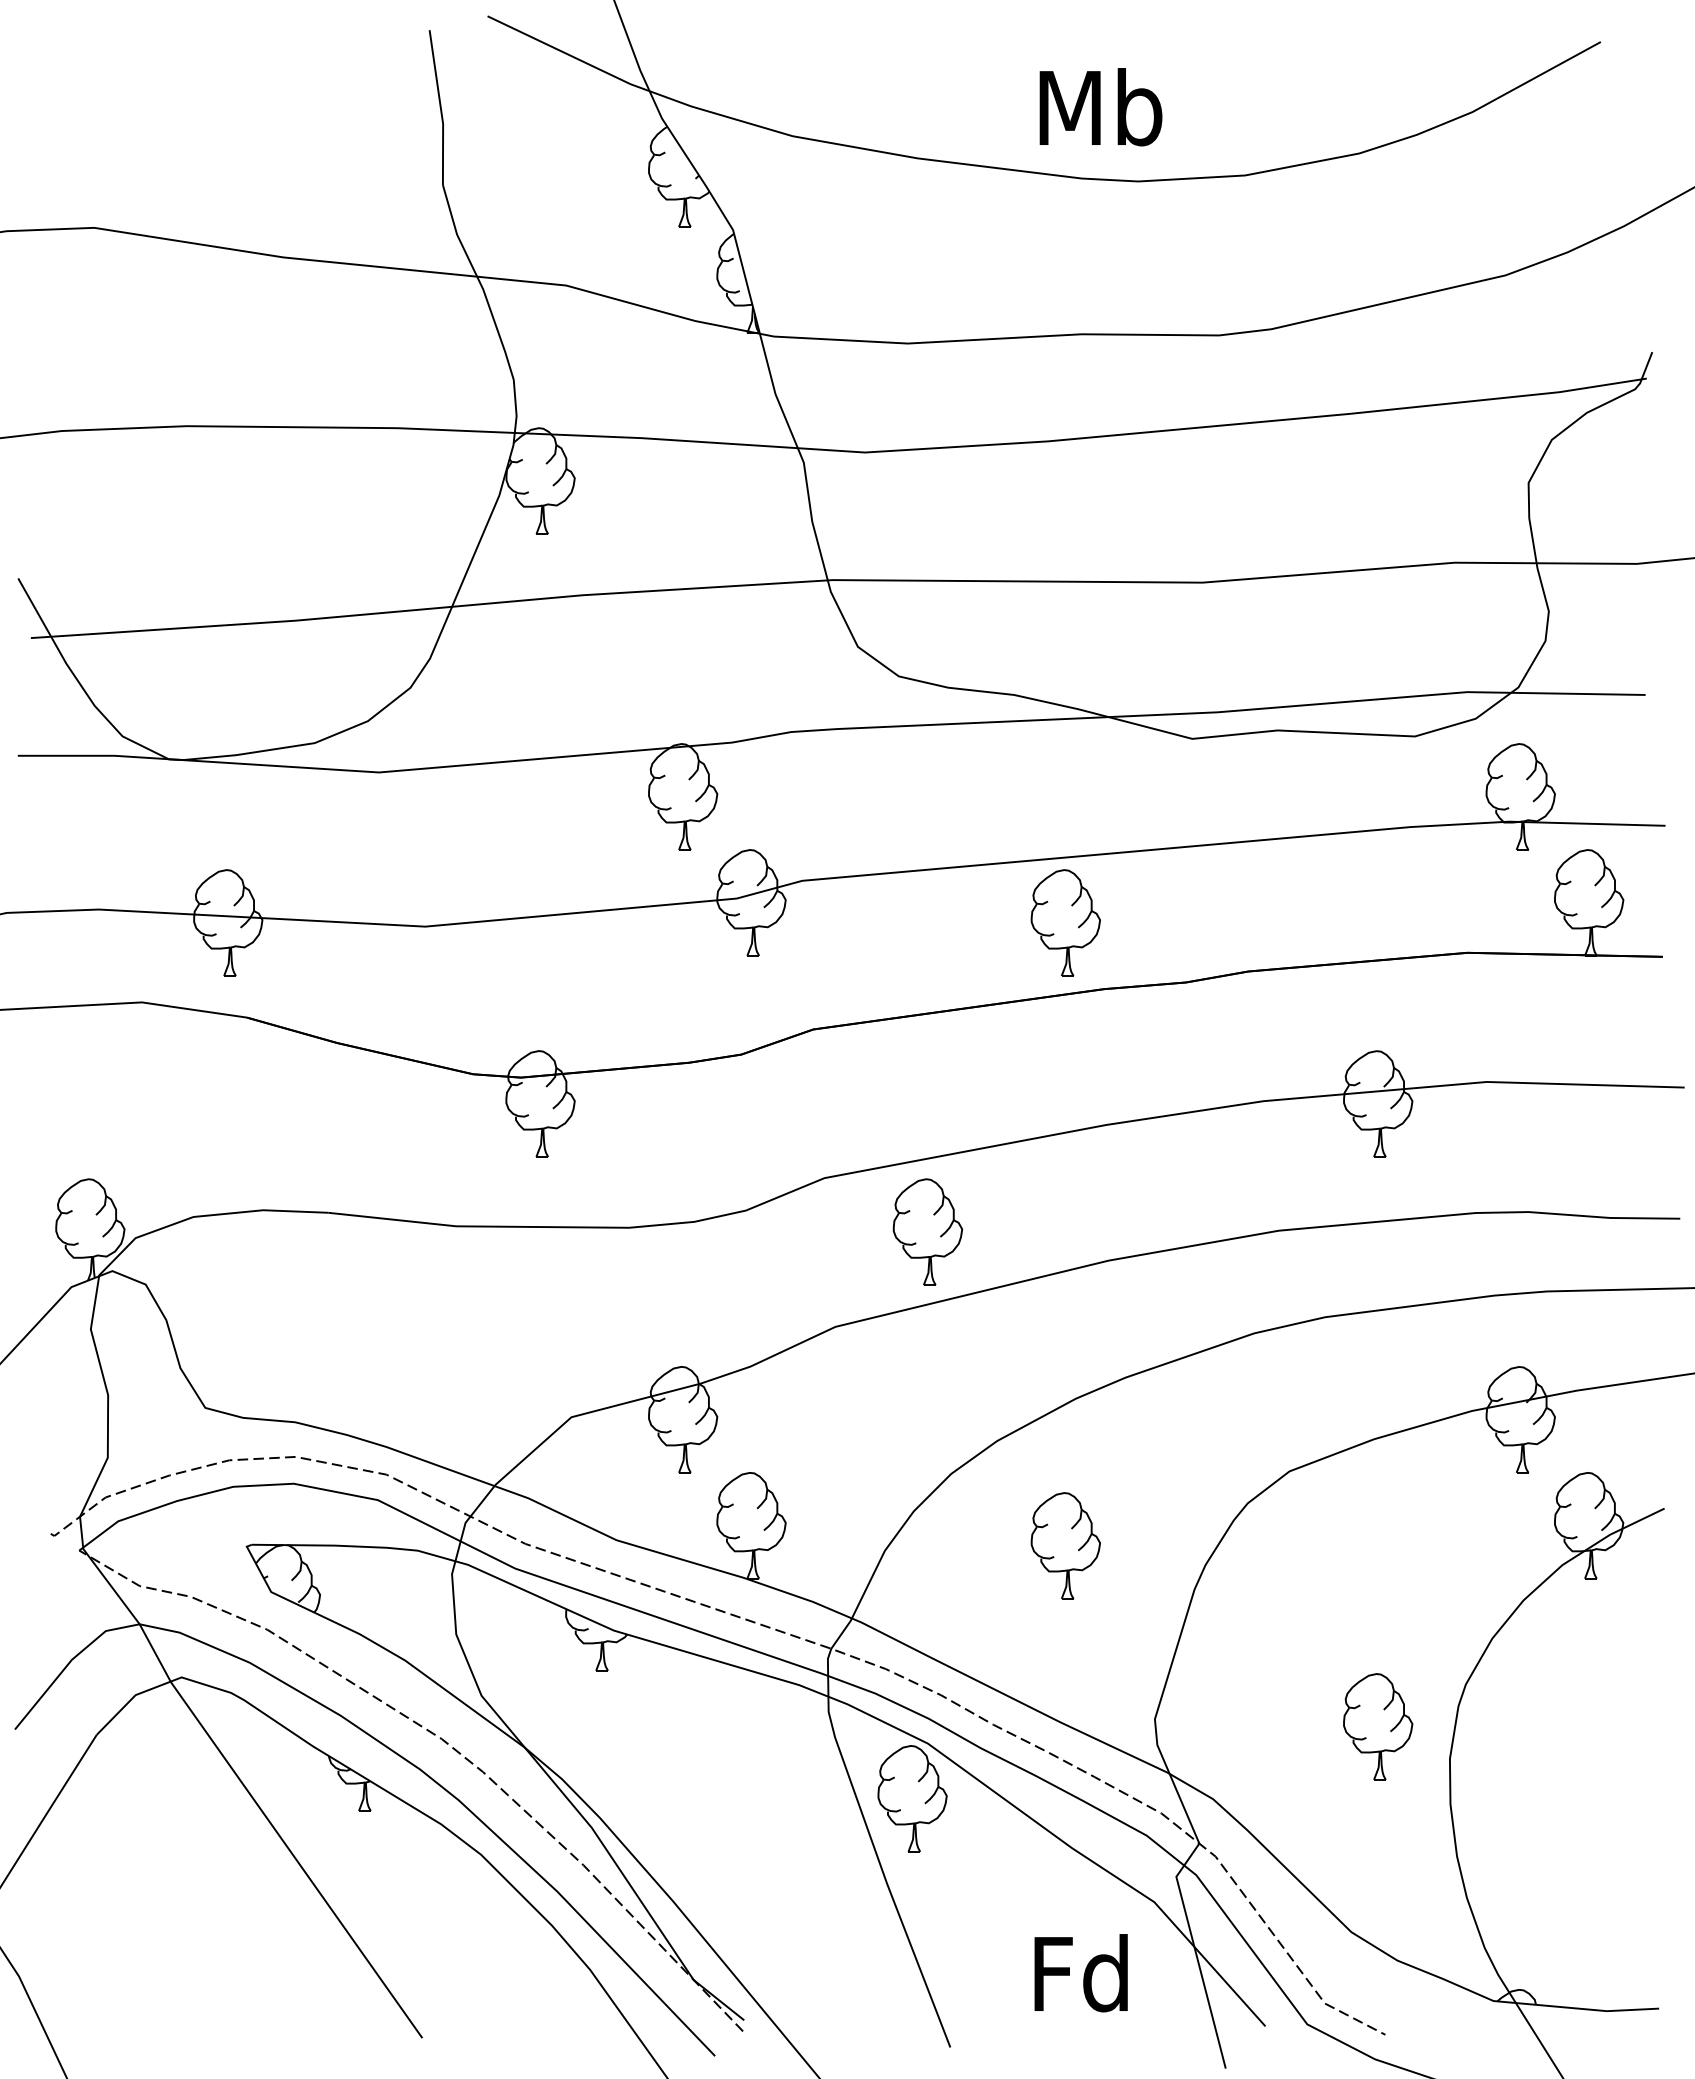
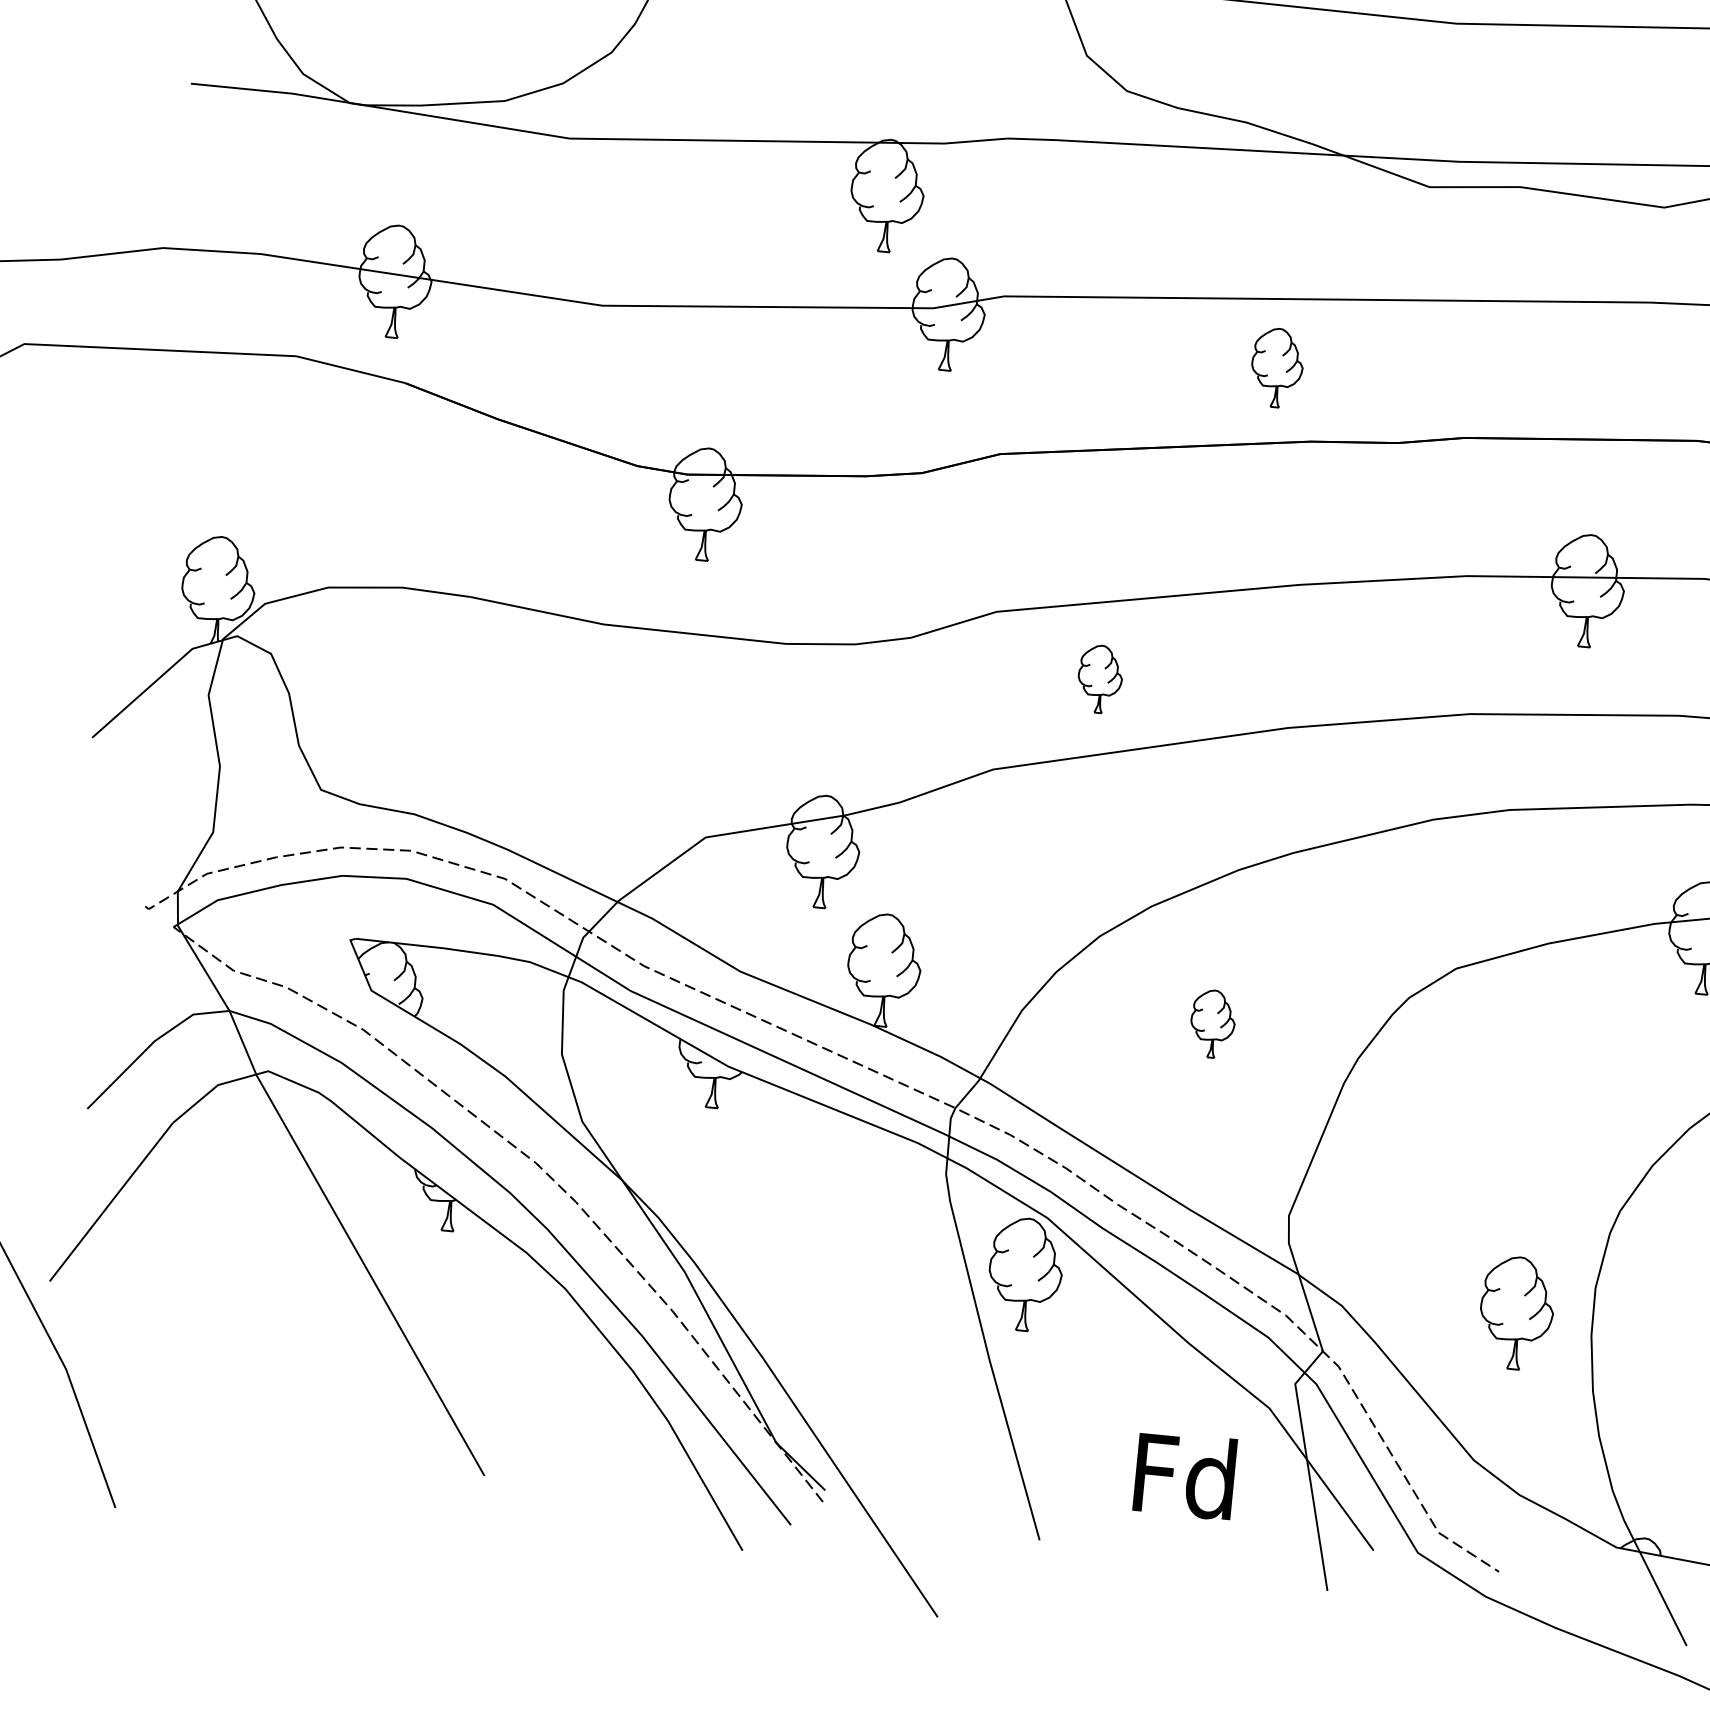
part: (1065, 922) -> (1277, 367), size x0.7
part: (927, 1231) -> (1099, 678), size x0.6
part: (1065, 1545) -> (1212, 1023), size x0.6
part: (1378, 1726) -> (1517, 1312), moved

